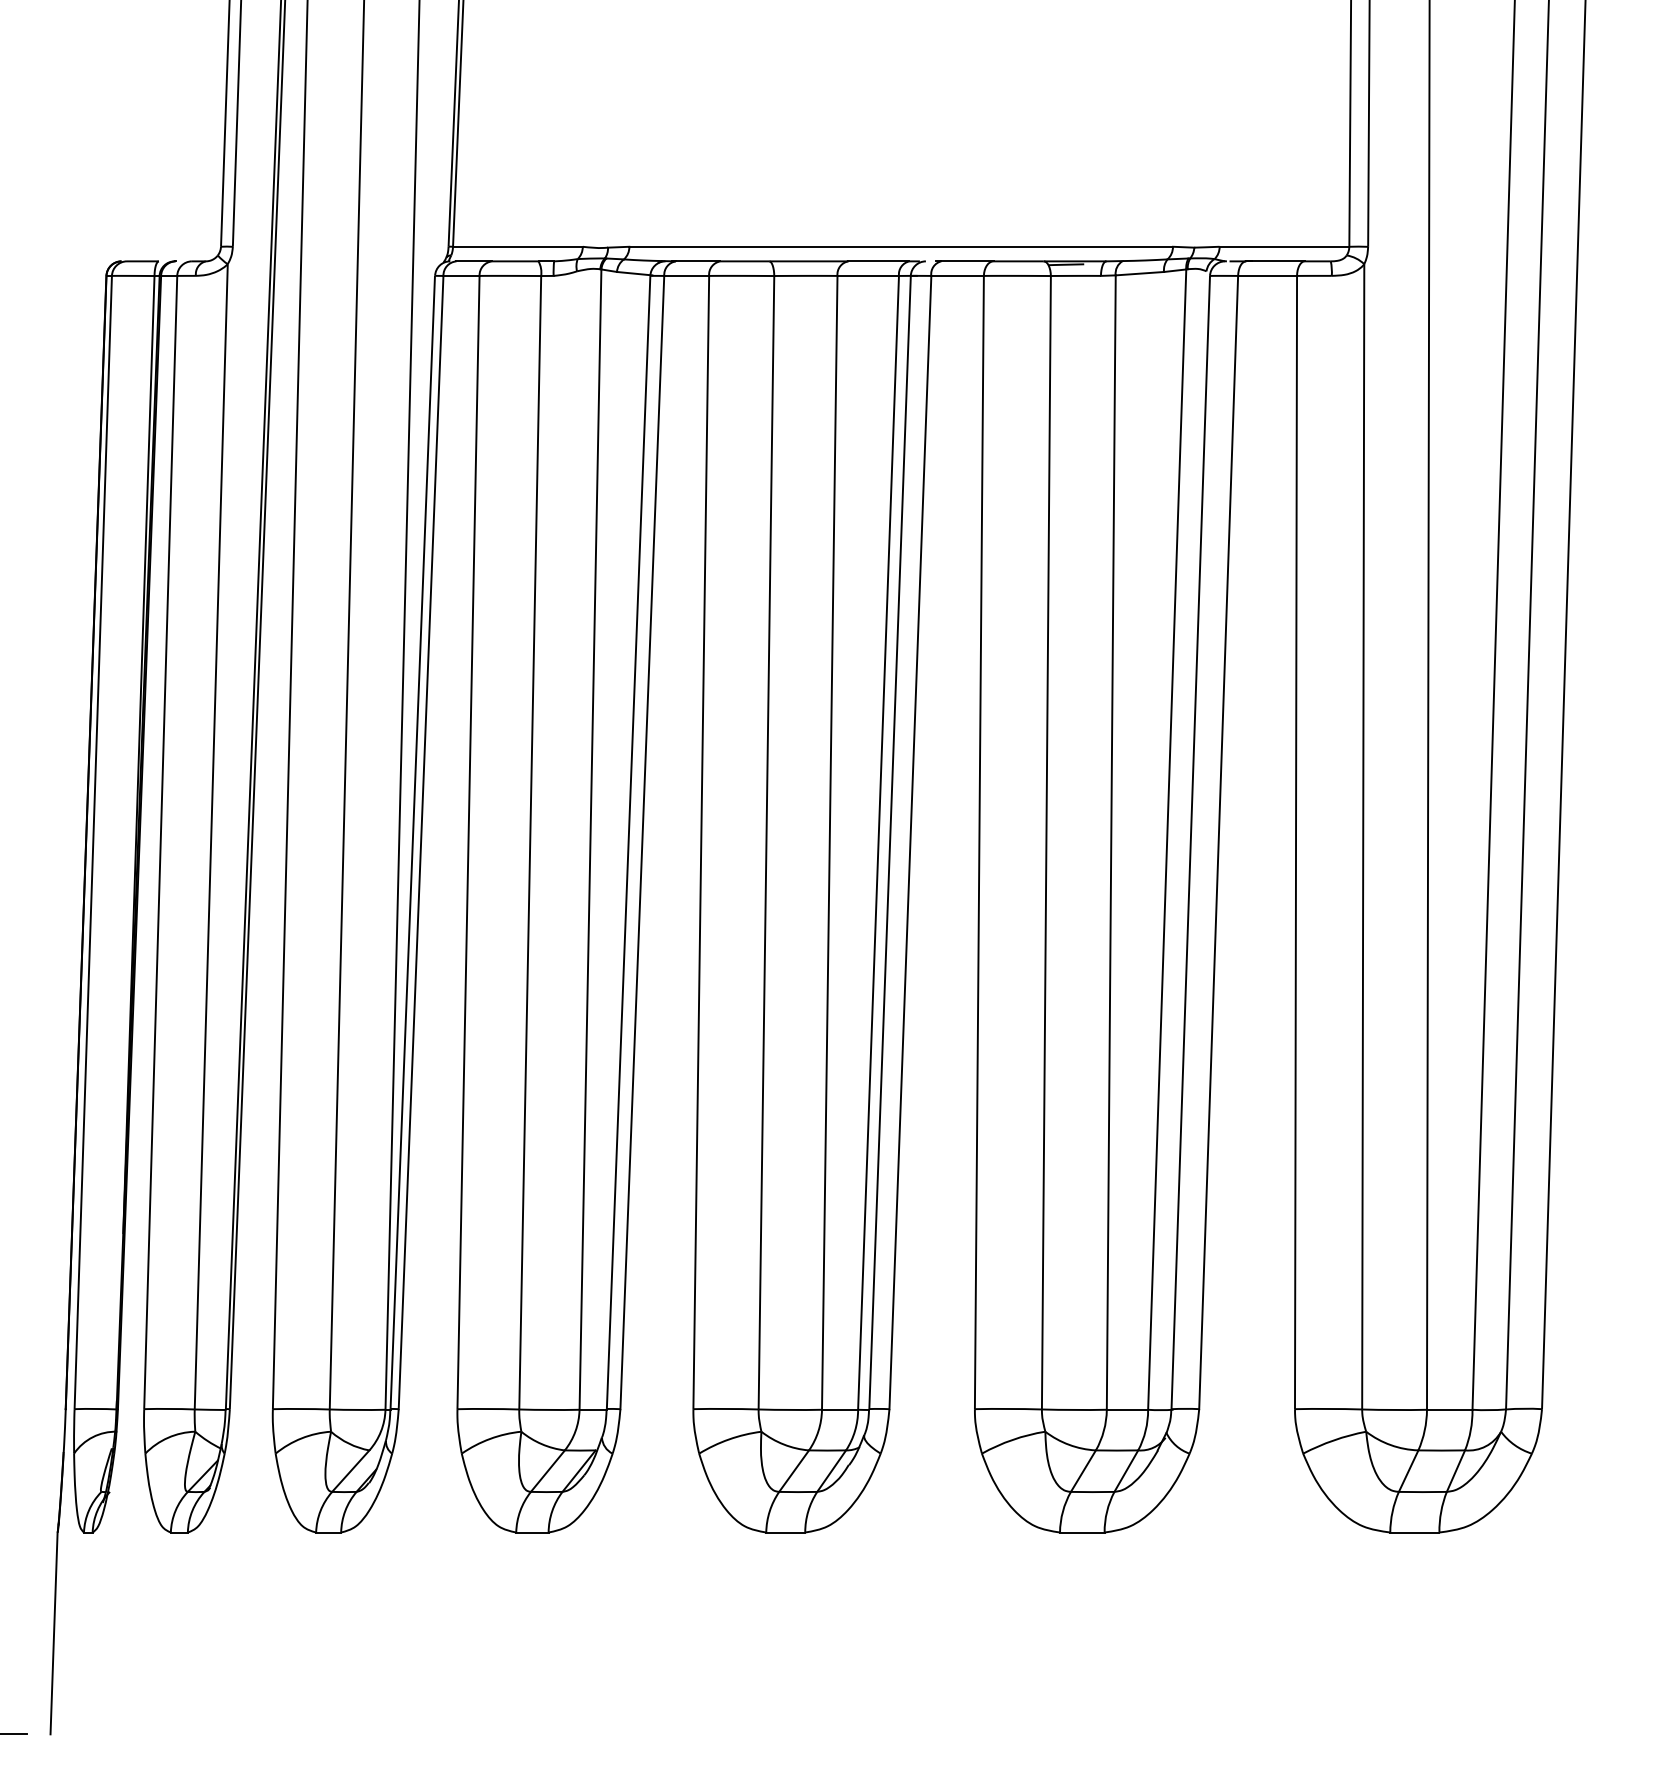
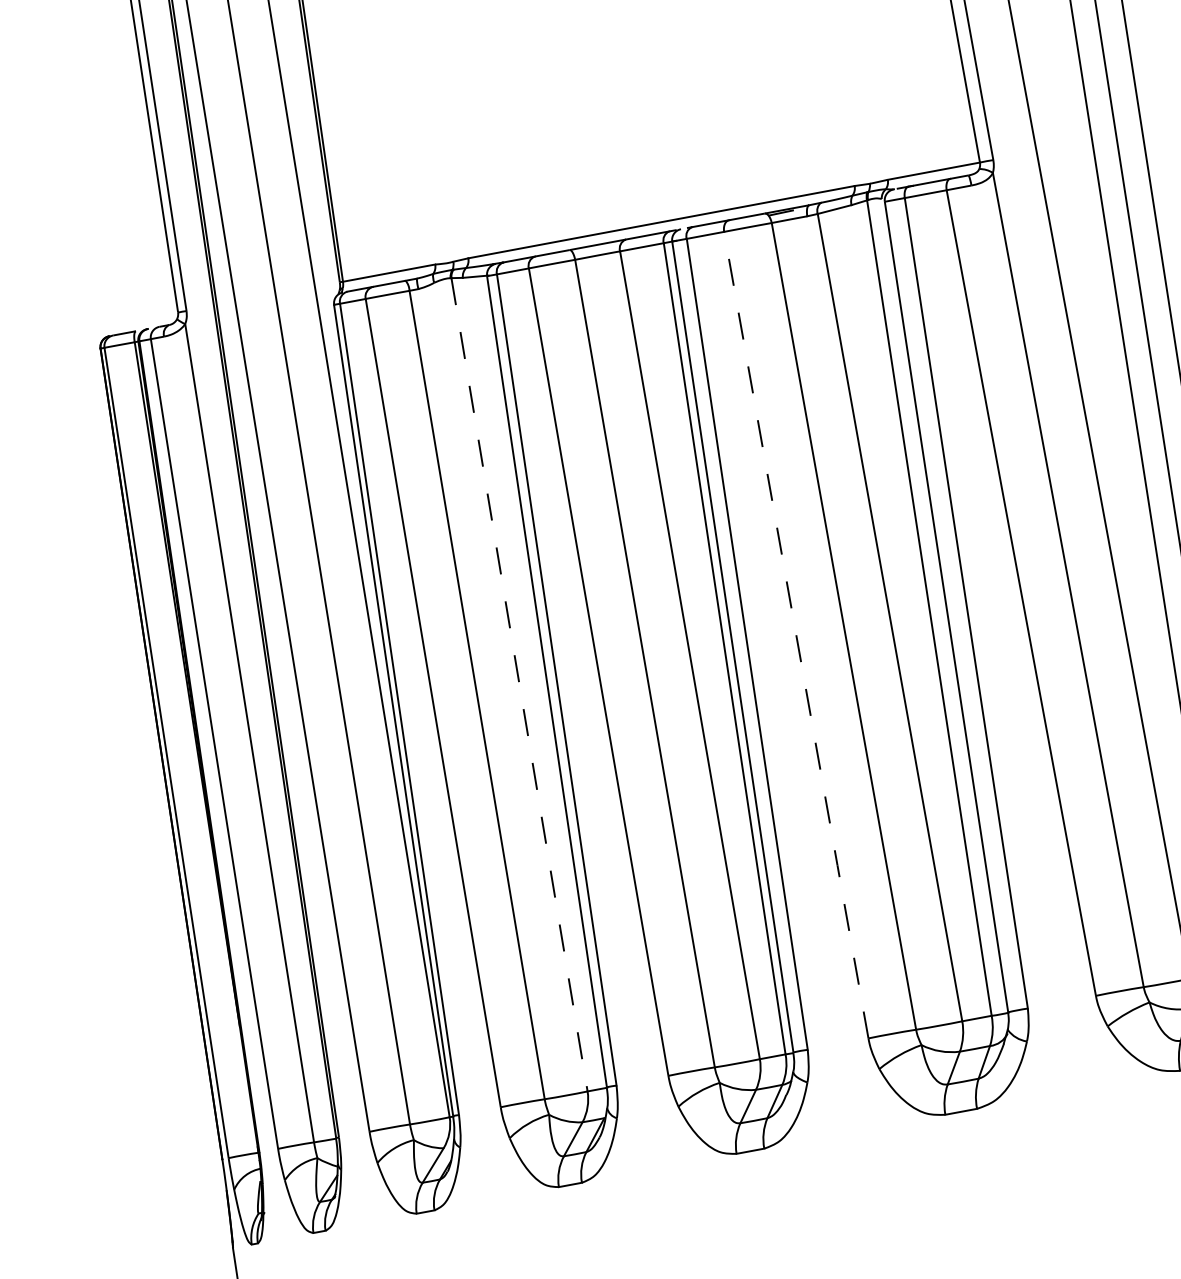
line: (590, 840) -> (519, 685), solid -> dashed
line: (979, 842) -> (796, 635), solid -> dashed

